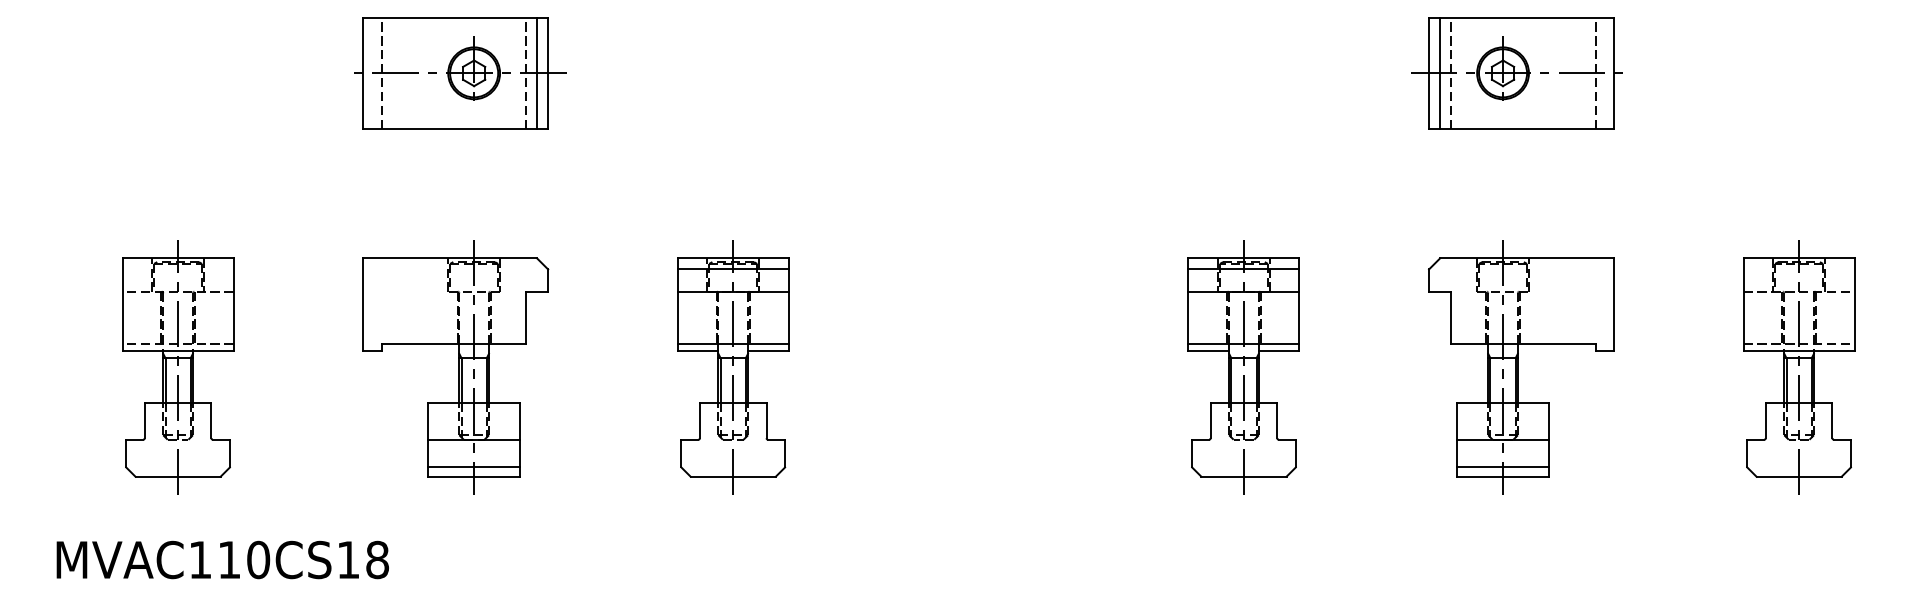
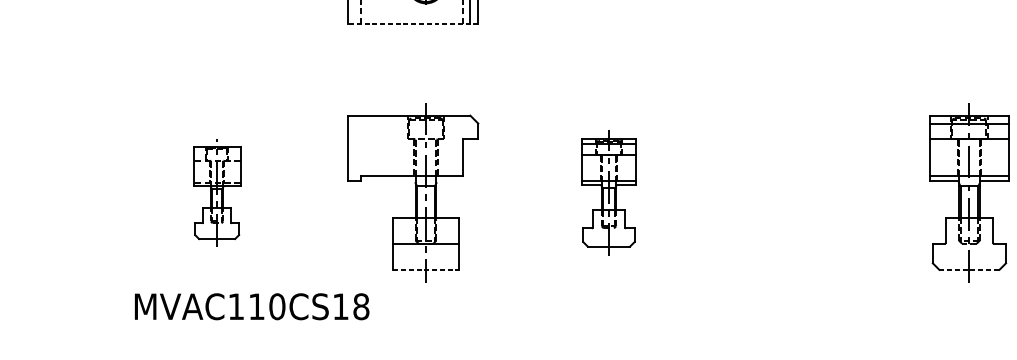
line: (455, 128) -> (412, 24), solid -> dashed
part: (178, 367) -> (217, 192), size x0.6
part: (733, 367) -> (609, 192), size x0.7
line: (473, 467) -> (425, 263), removed
line: (474, 476) -> (426, 269), solid -> dashed
line: (1243, 476) -> (969, 269), solid -> dashed
text: (222, 559) -> (251, 306), moved

